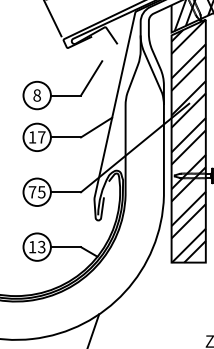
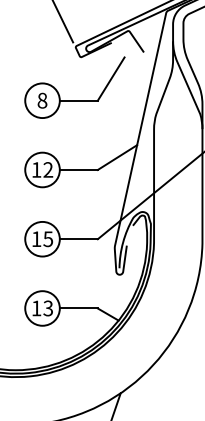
part: (62, 95) -> (74, 100), moved
text: (41, 137) -> (47, 170), 17 -> 12
text: (32, 192) -> (36, 239), 75 -> 15

